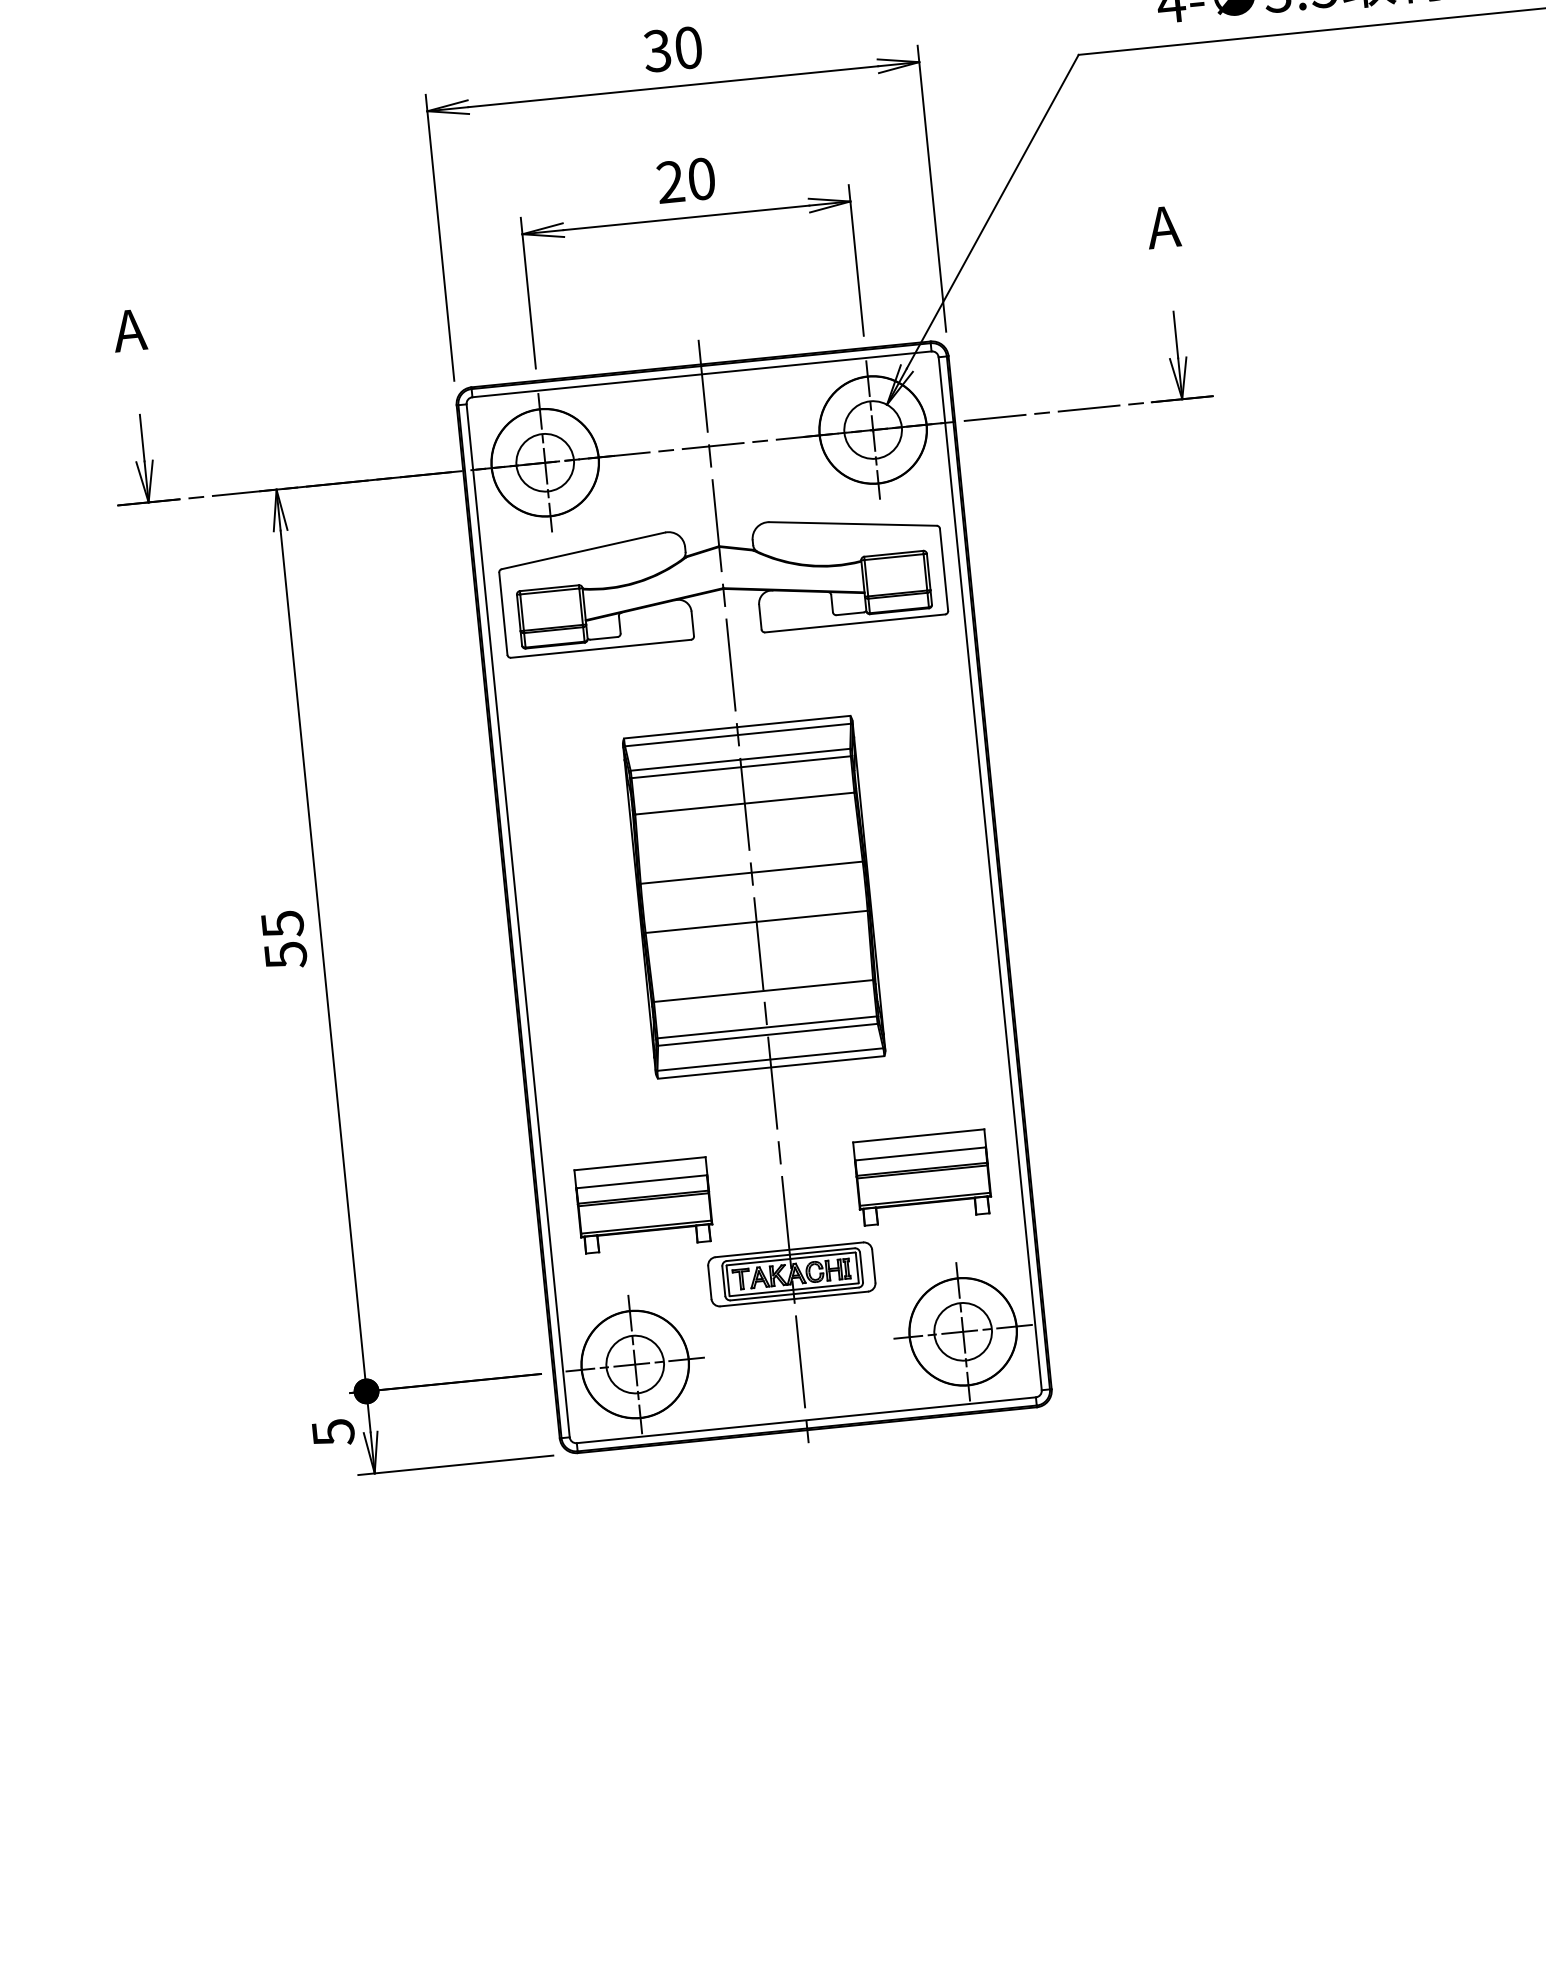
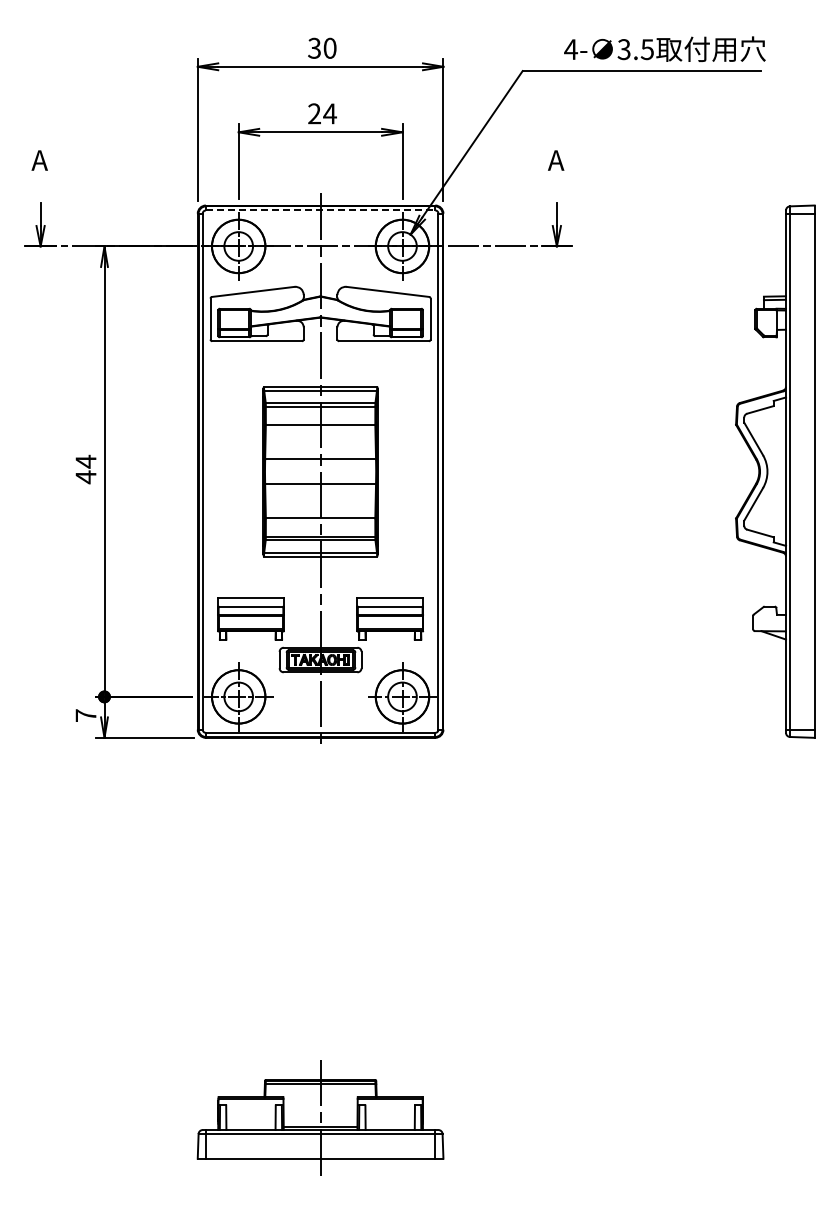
text: (702, 178) -> (330, 113), 20 -> 24
line: (701, 374) -> (320, 210), solid -> dashed
text: (283, 939) -> (85, 469), 55 -> 44
text: (332, 1432) -> (85, 715), 5 -> 7

